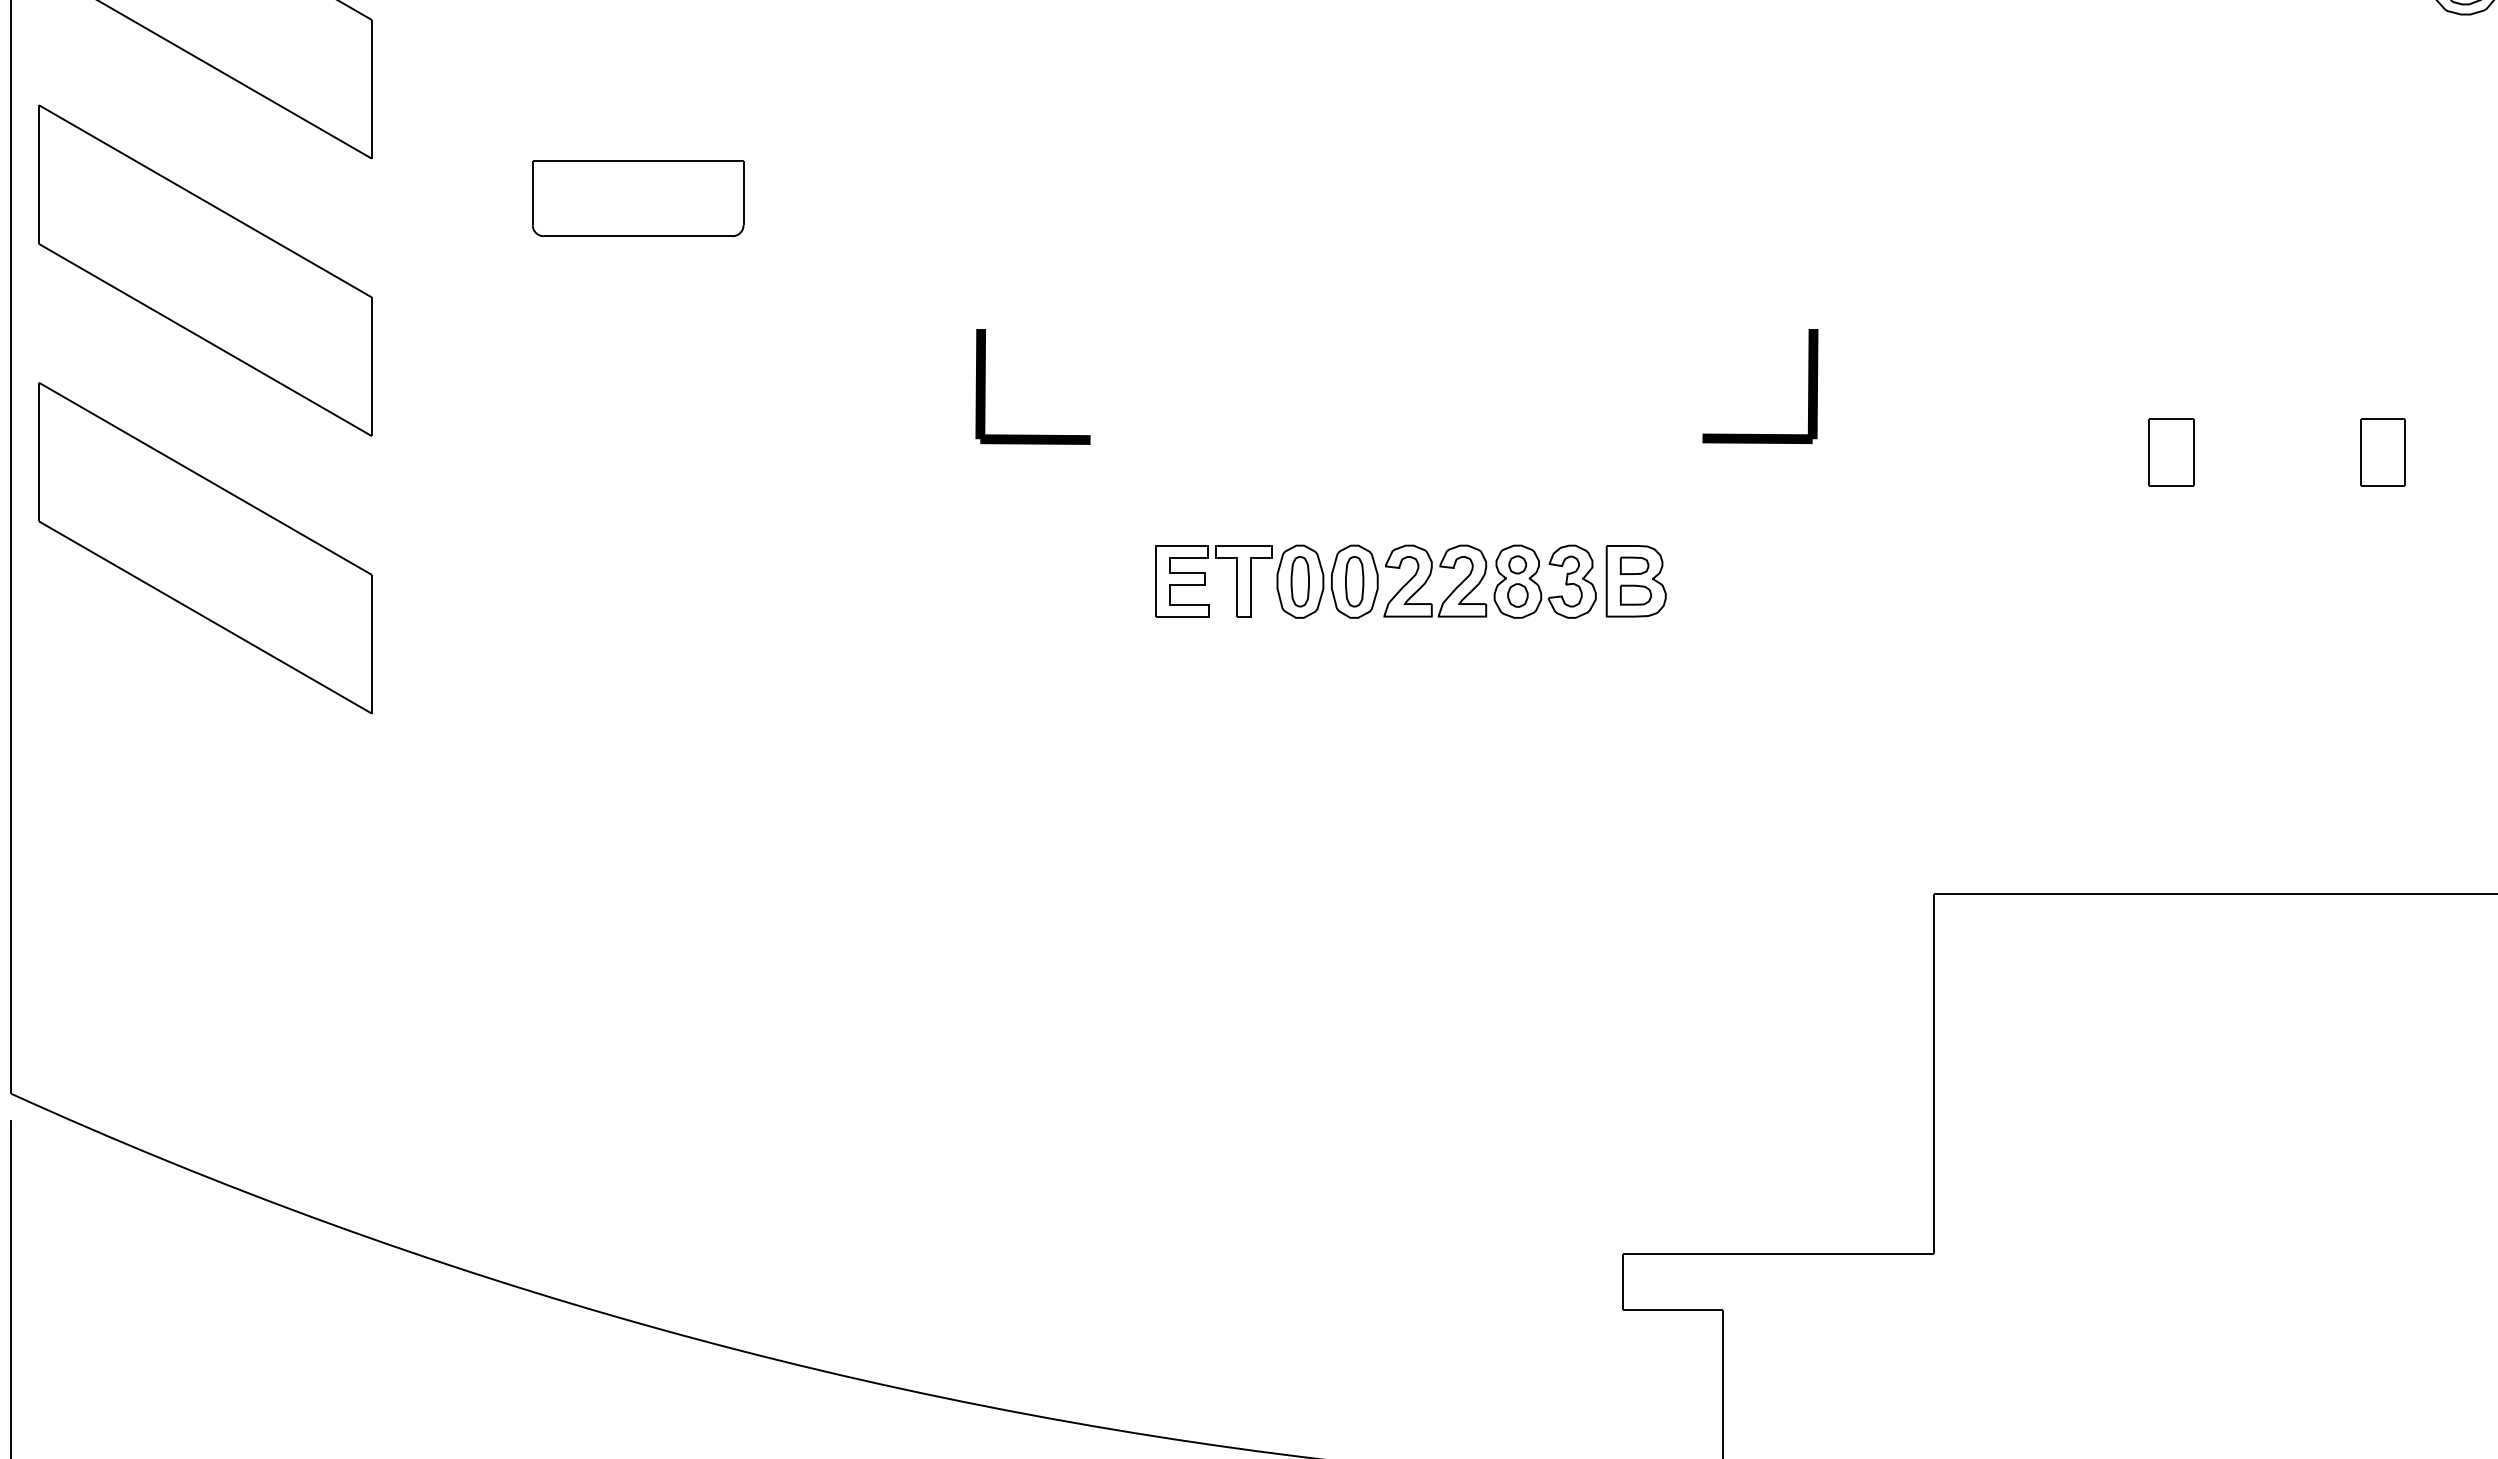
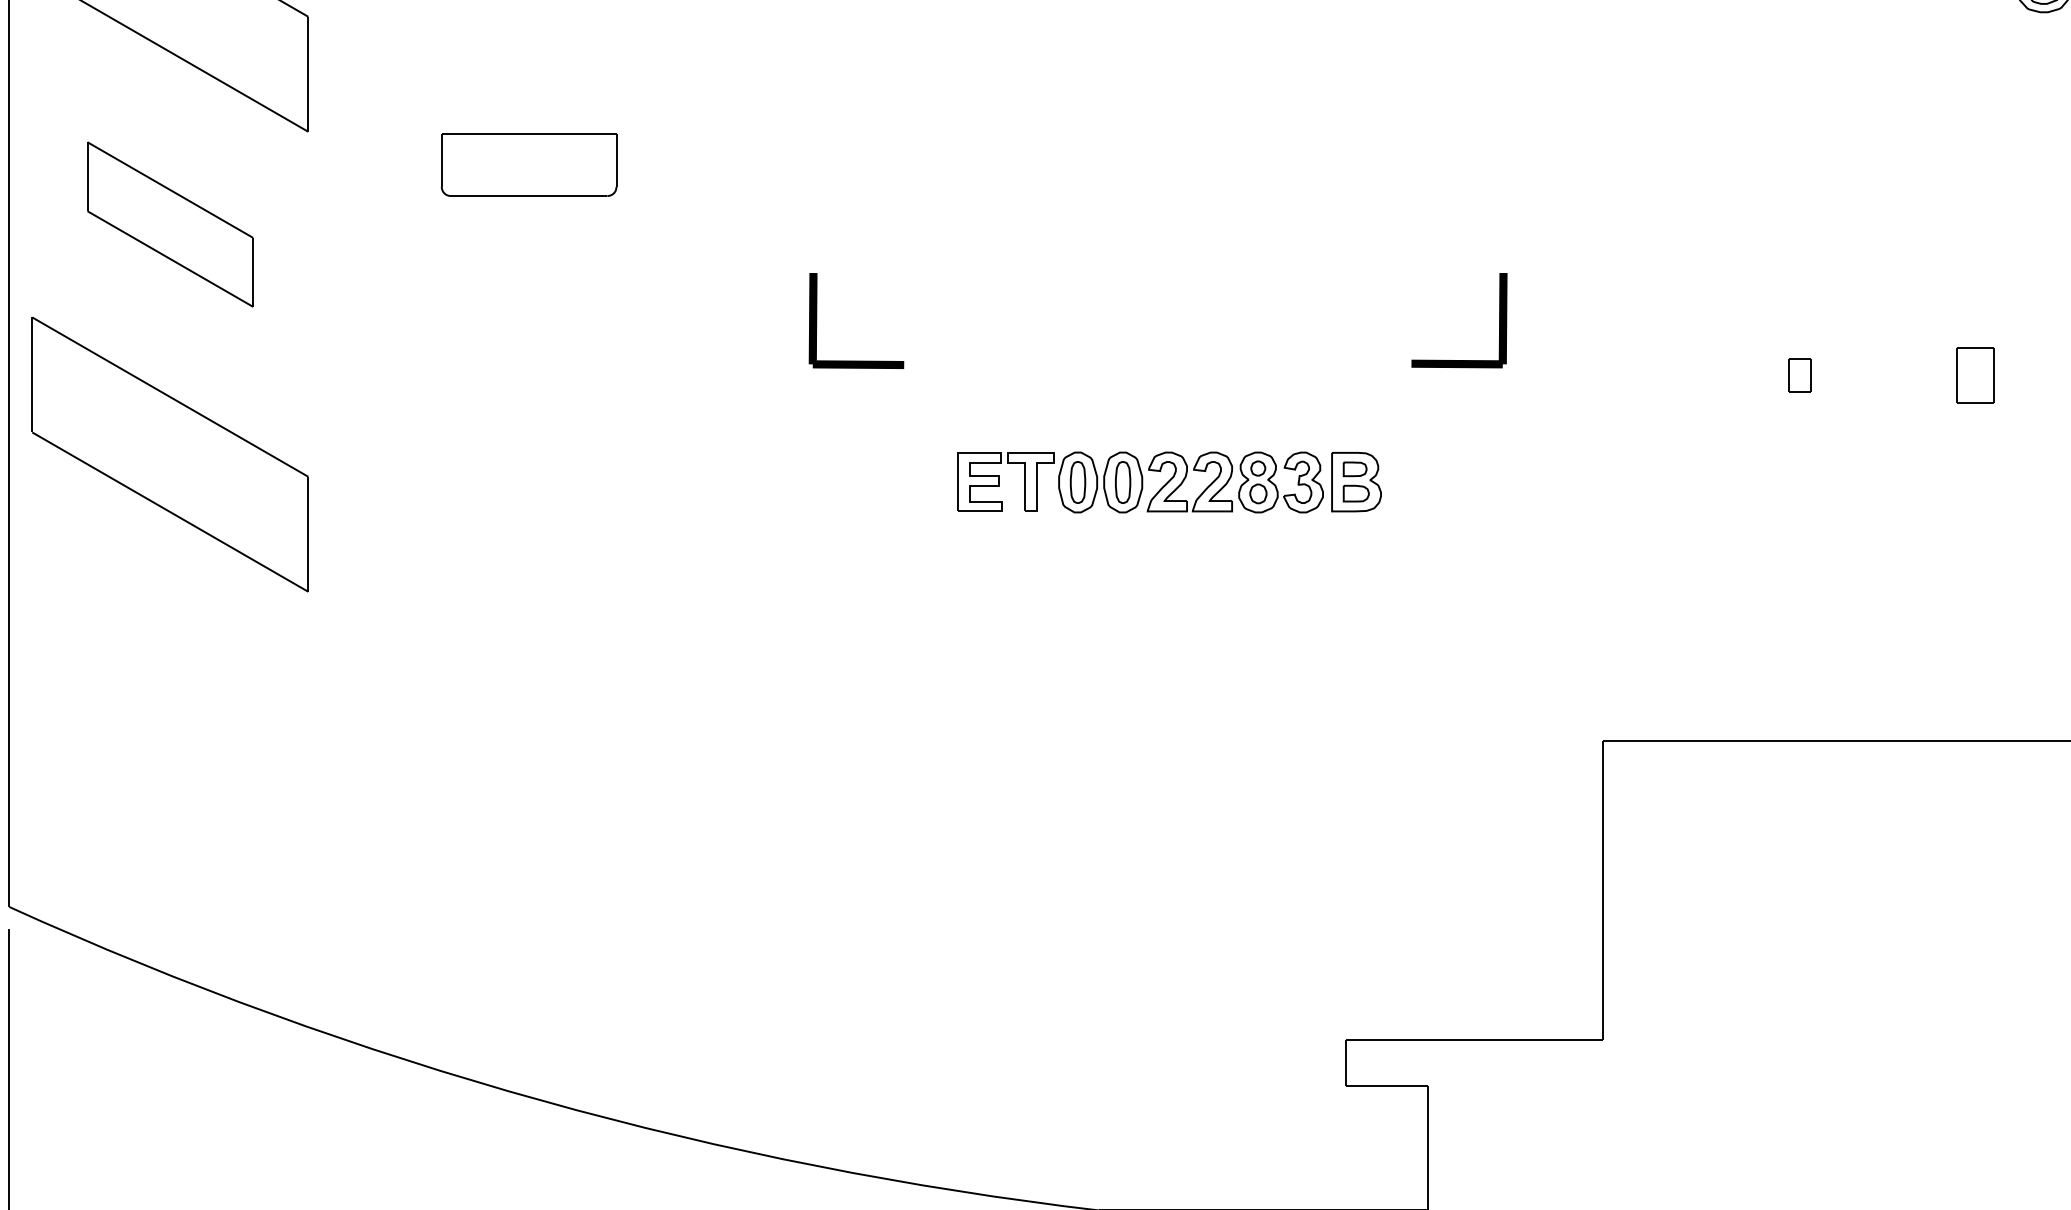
part: (205, 270) -> (170, 224), size x0.6
part: (2171, 452) -> (1800, 375), size x0.6

